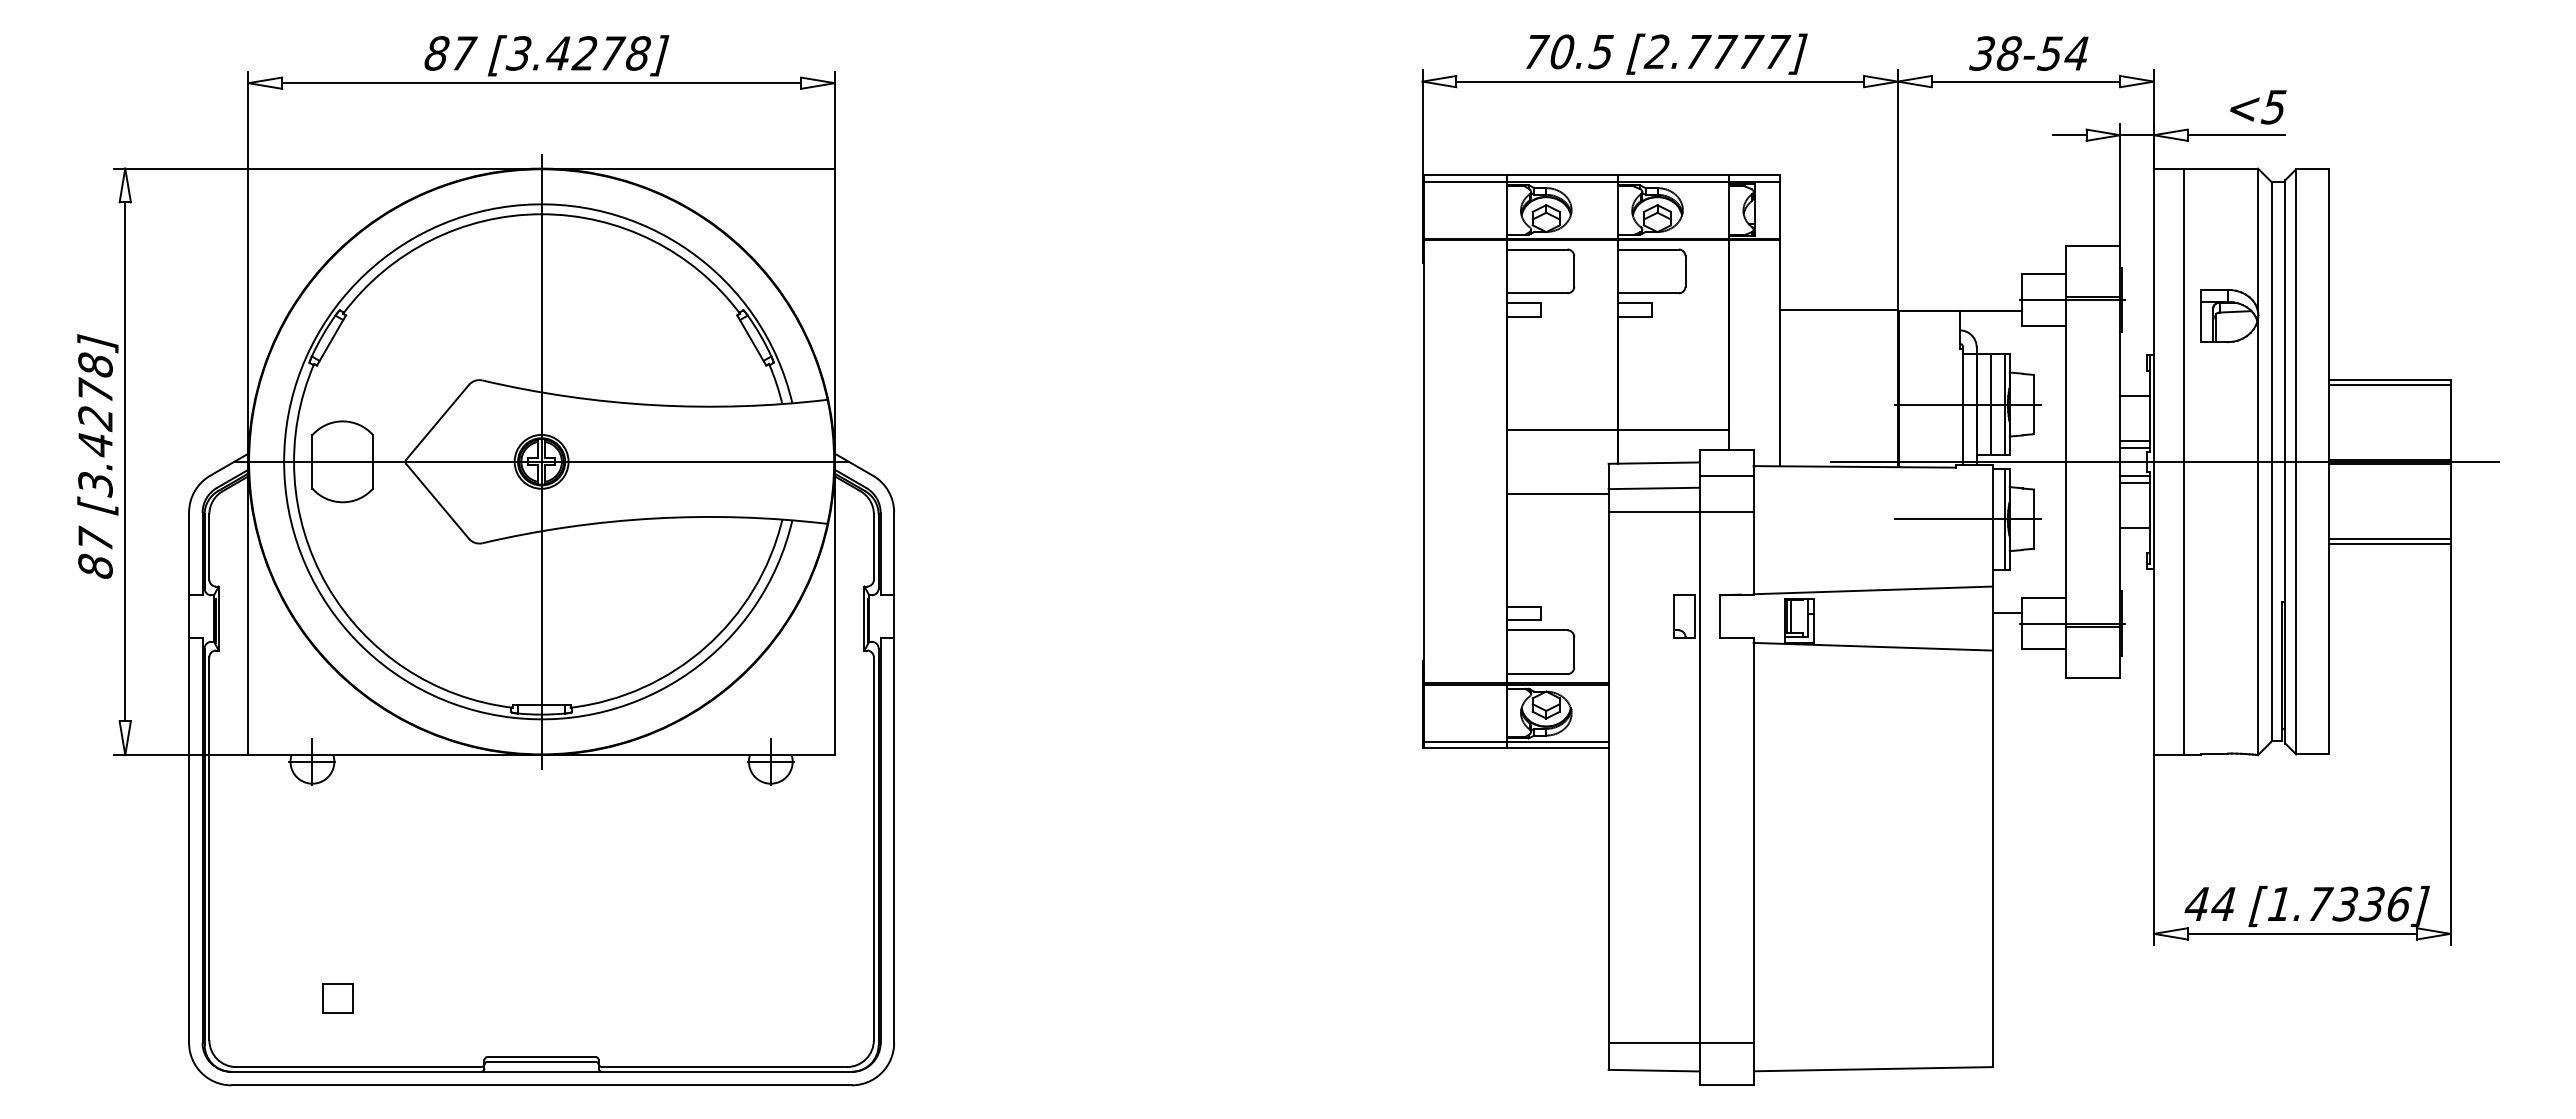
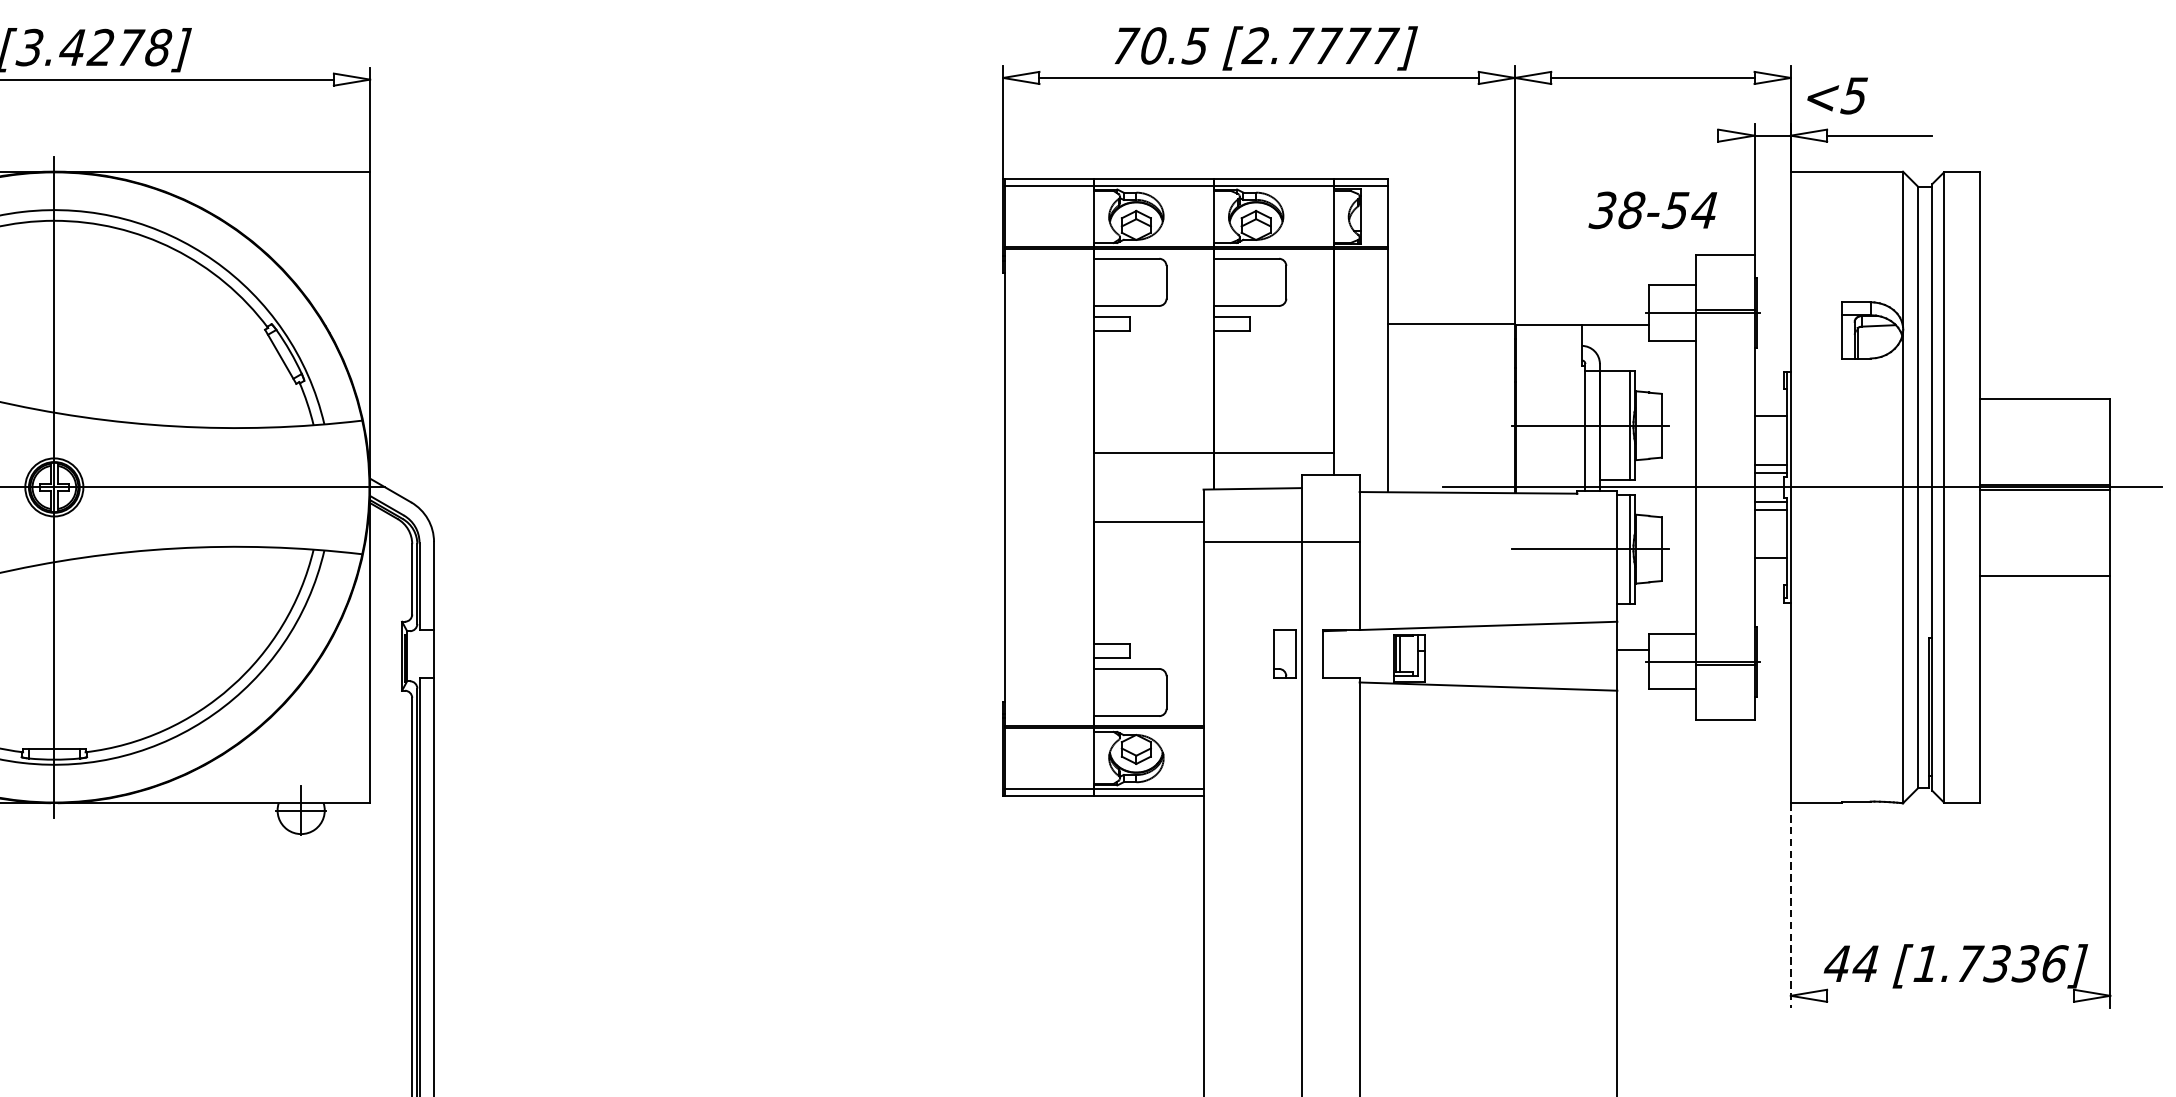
text: (2028, 53) -> (1652, 210), moved
text: (2258, 107) -> (1837, 96), moved
line: (2069, 135) -> (1699, 135), removed
line: (2389, 384) -> (2044, 404), removed
line: (1991, 404) -> (1615, 425), removed
line: (2184, 461) -> (1823, 487), removed
line: (1726, 475) -> (1330, 502), removed
line: (1653, 488) -> (1251, 516), removed
line: (2389, 538) -> (2044, 570), removed
line: (2153, 850) -> (1790, 906), solid -> dashed
line: (2301, 933) -> (1949, 995), removed

